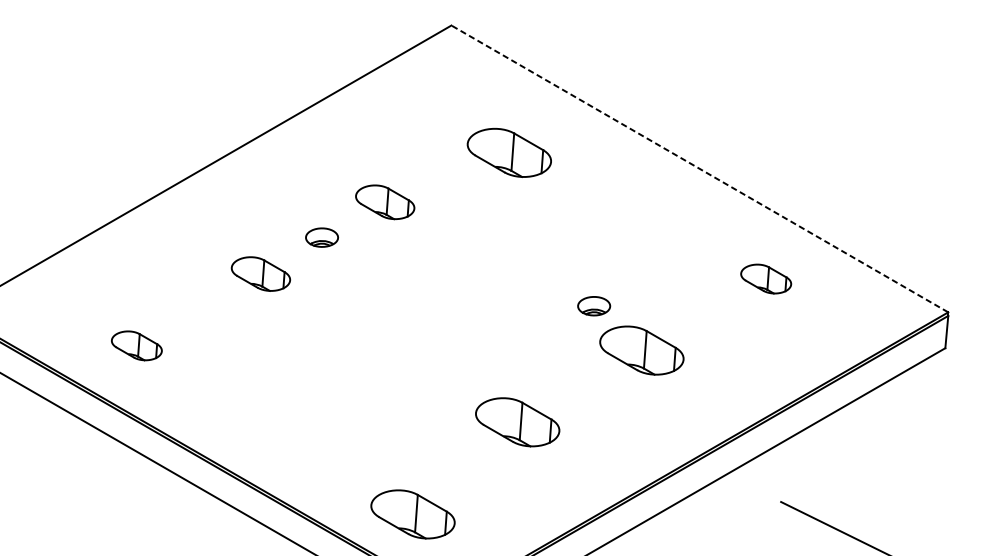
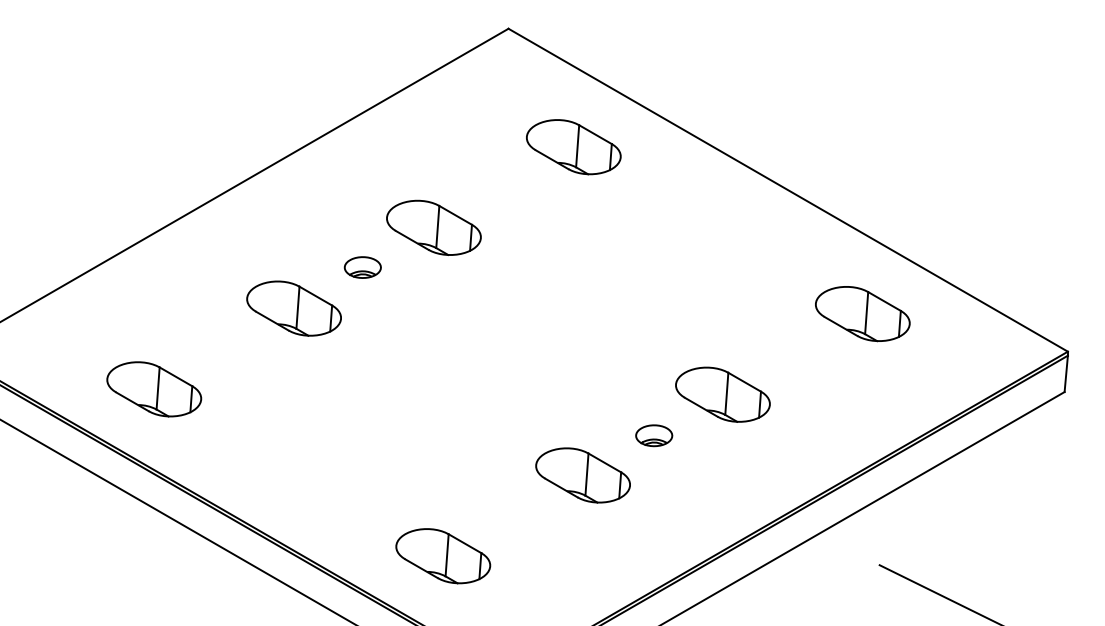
part: (509, 153) -> (573, 147), moved
line: (700, 169) -> (788, 190), dashed -> solid
part: (384, 202) -> (433, 227), size x1.43
part: (260, 274) -> (293, 308), size x1.43
part: (765, 279) -> (862, 314), size x1.67
part: (594, 305) -> (654, 435), moved
part: (136, 345) -> (154, 389), size x1.67
part: (413, 514) -> (443, 556), moved

